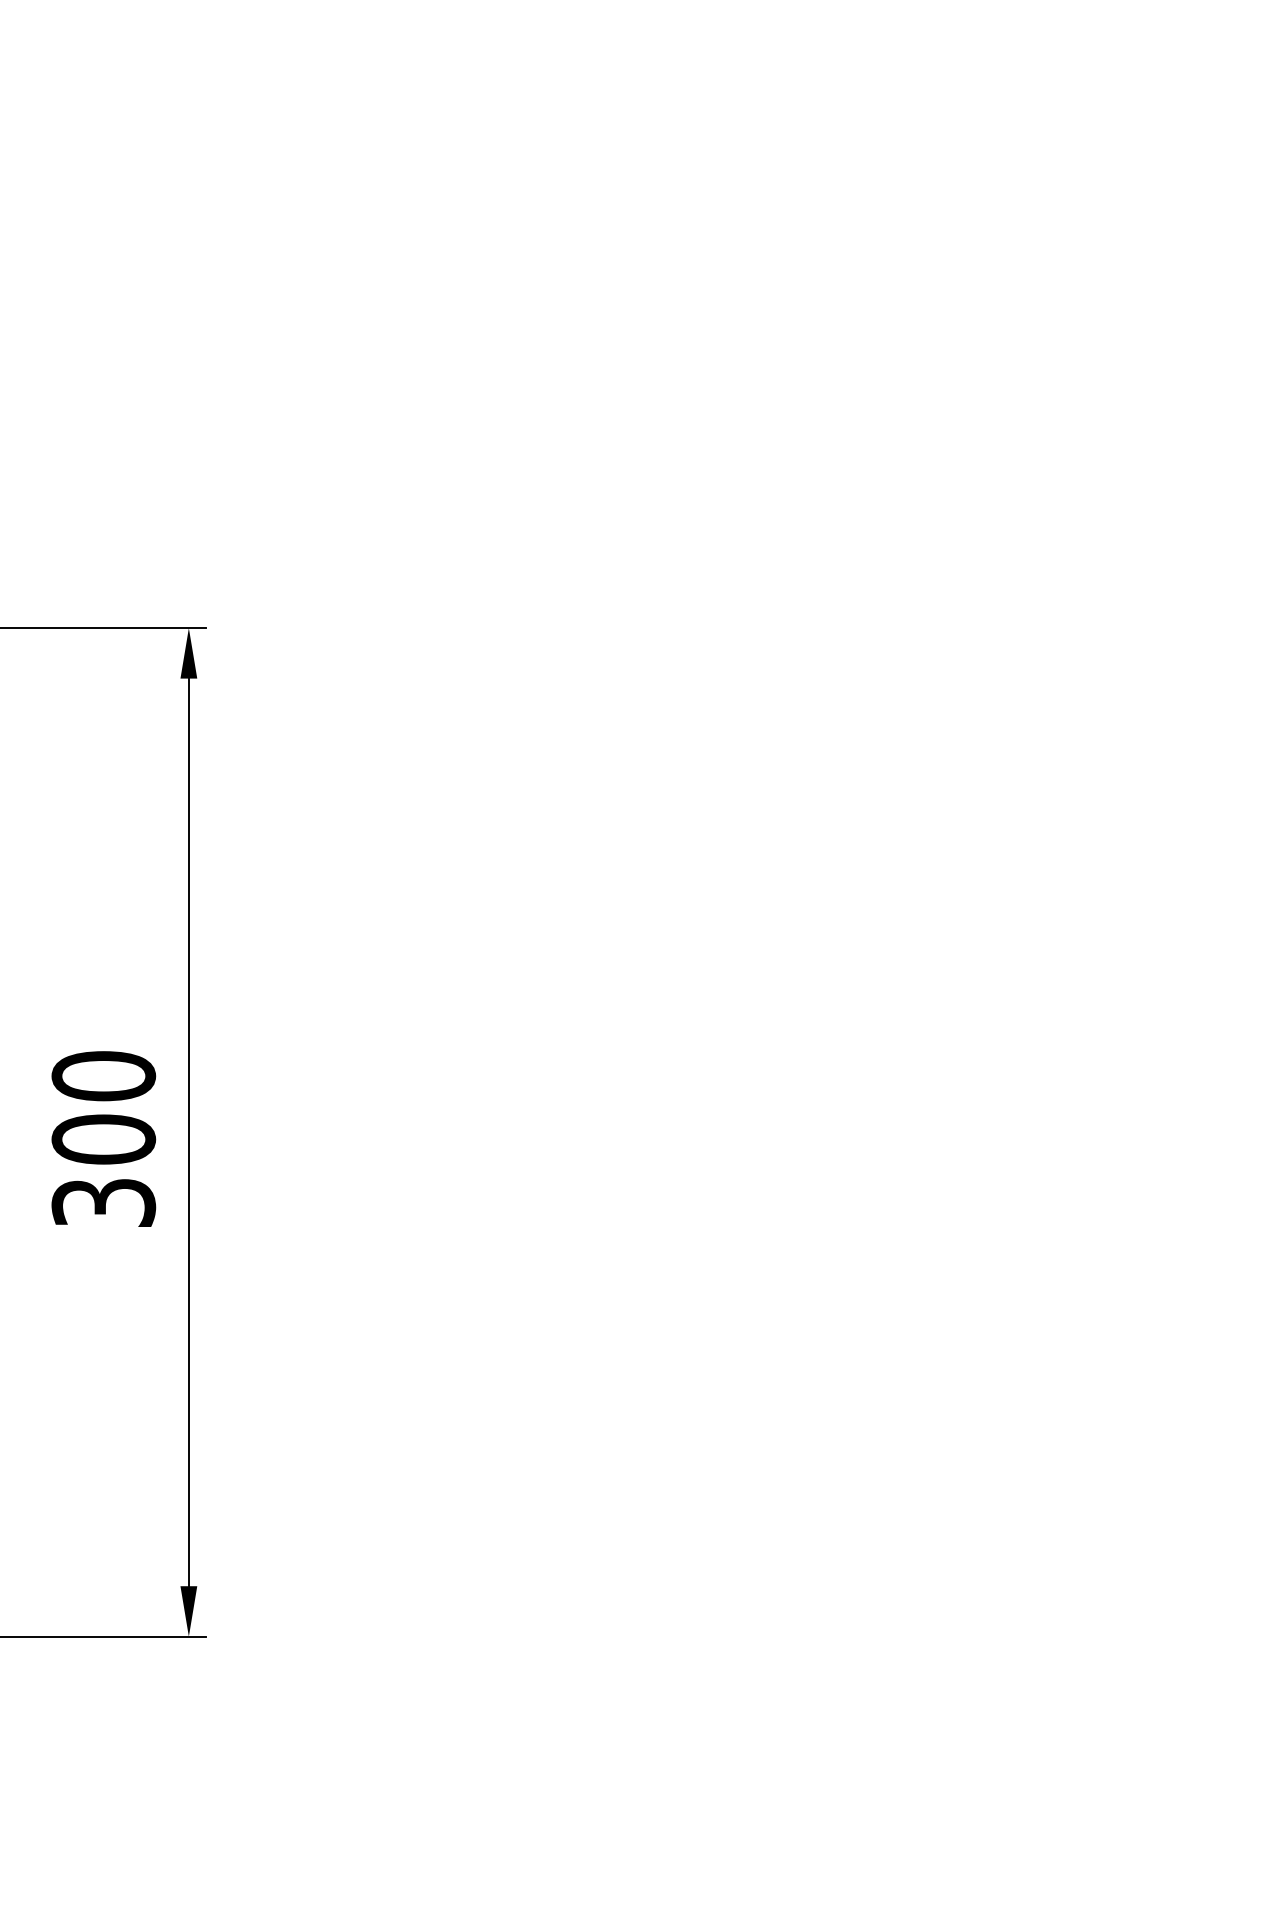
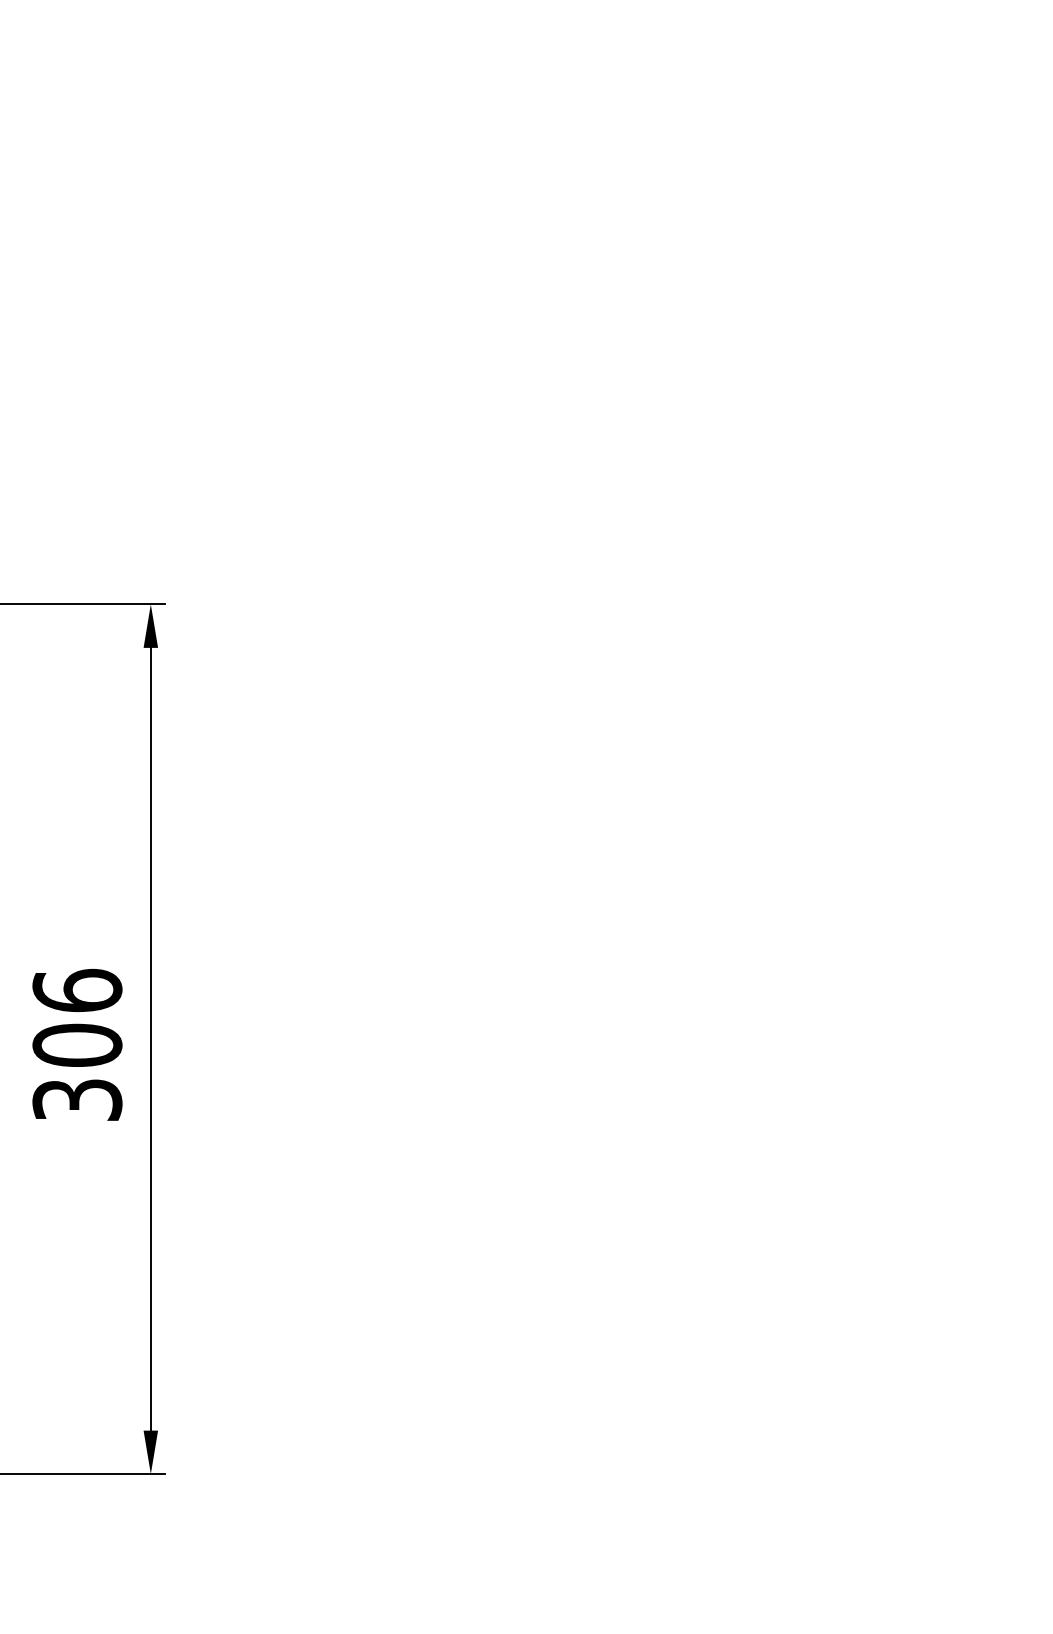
text: (103, 1075) -> (77, 990), 300 -> 306

